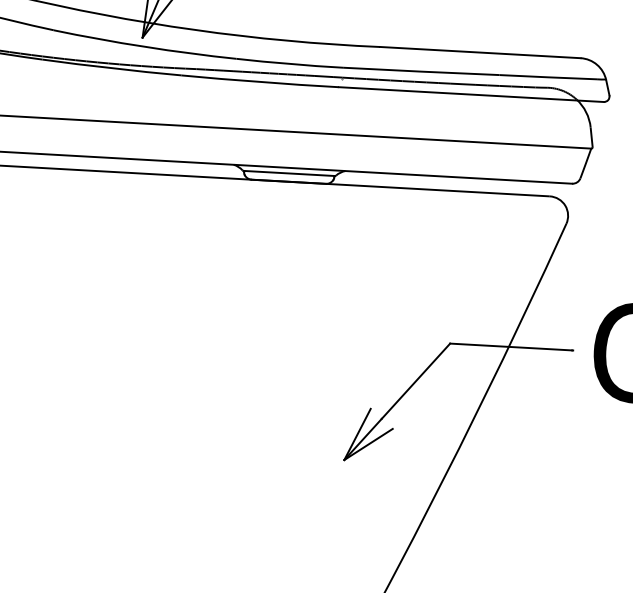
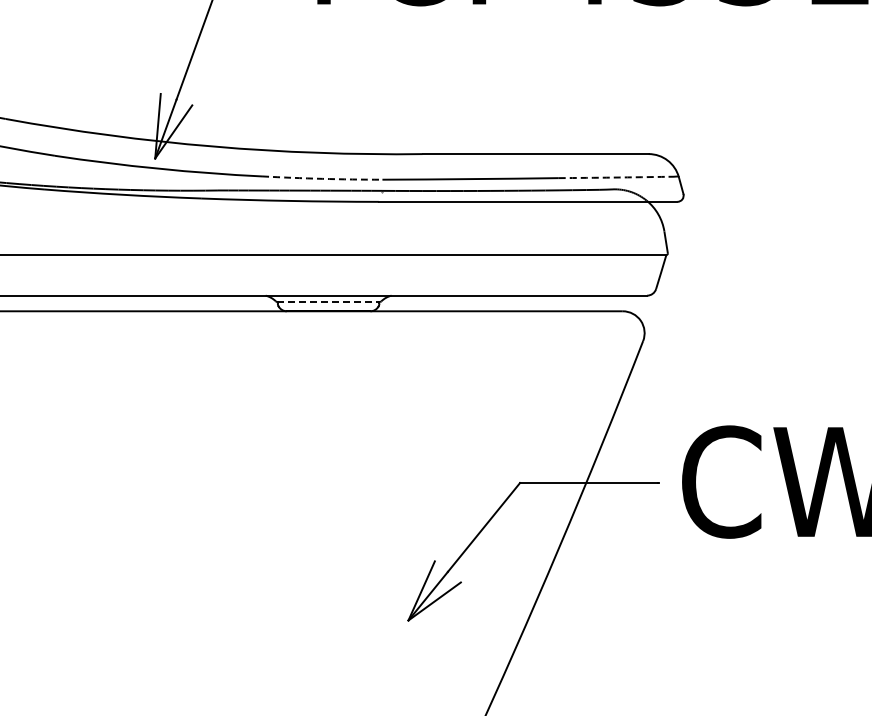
arc: (289, 63) -> (322, 178), solid -> dashed
arc: (548, 77) -> (613, 177), solid -> dashed
line: (290, 173) -> (329, 301), solid -> dashed

